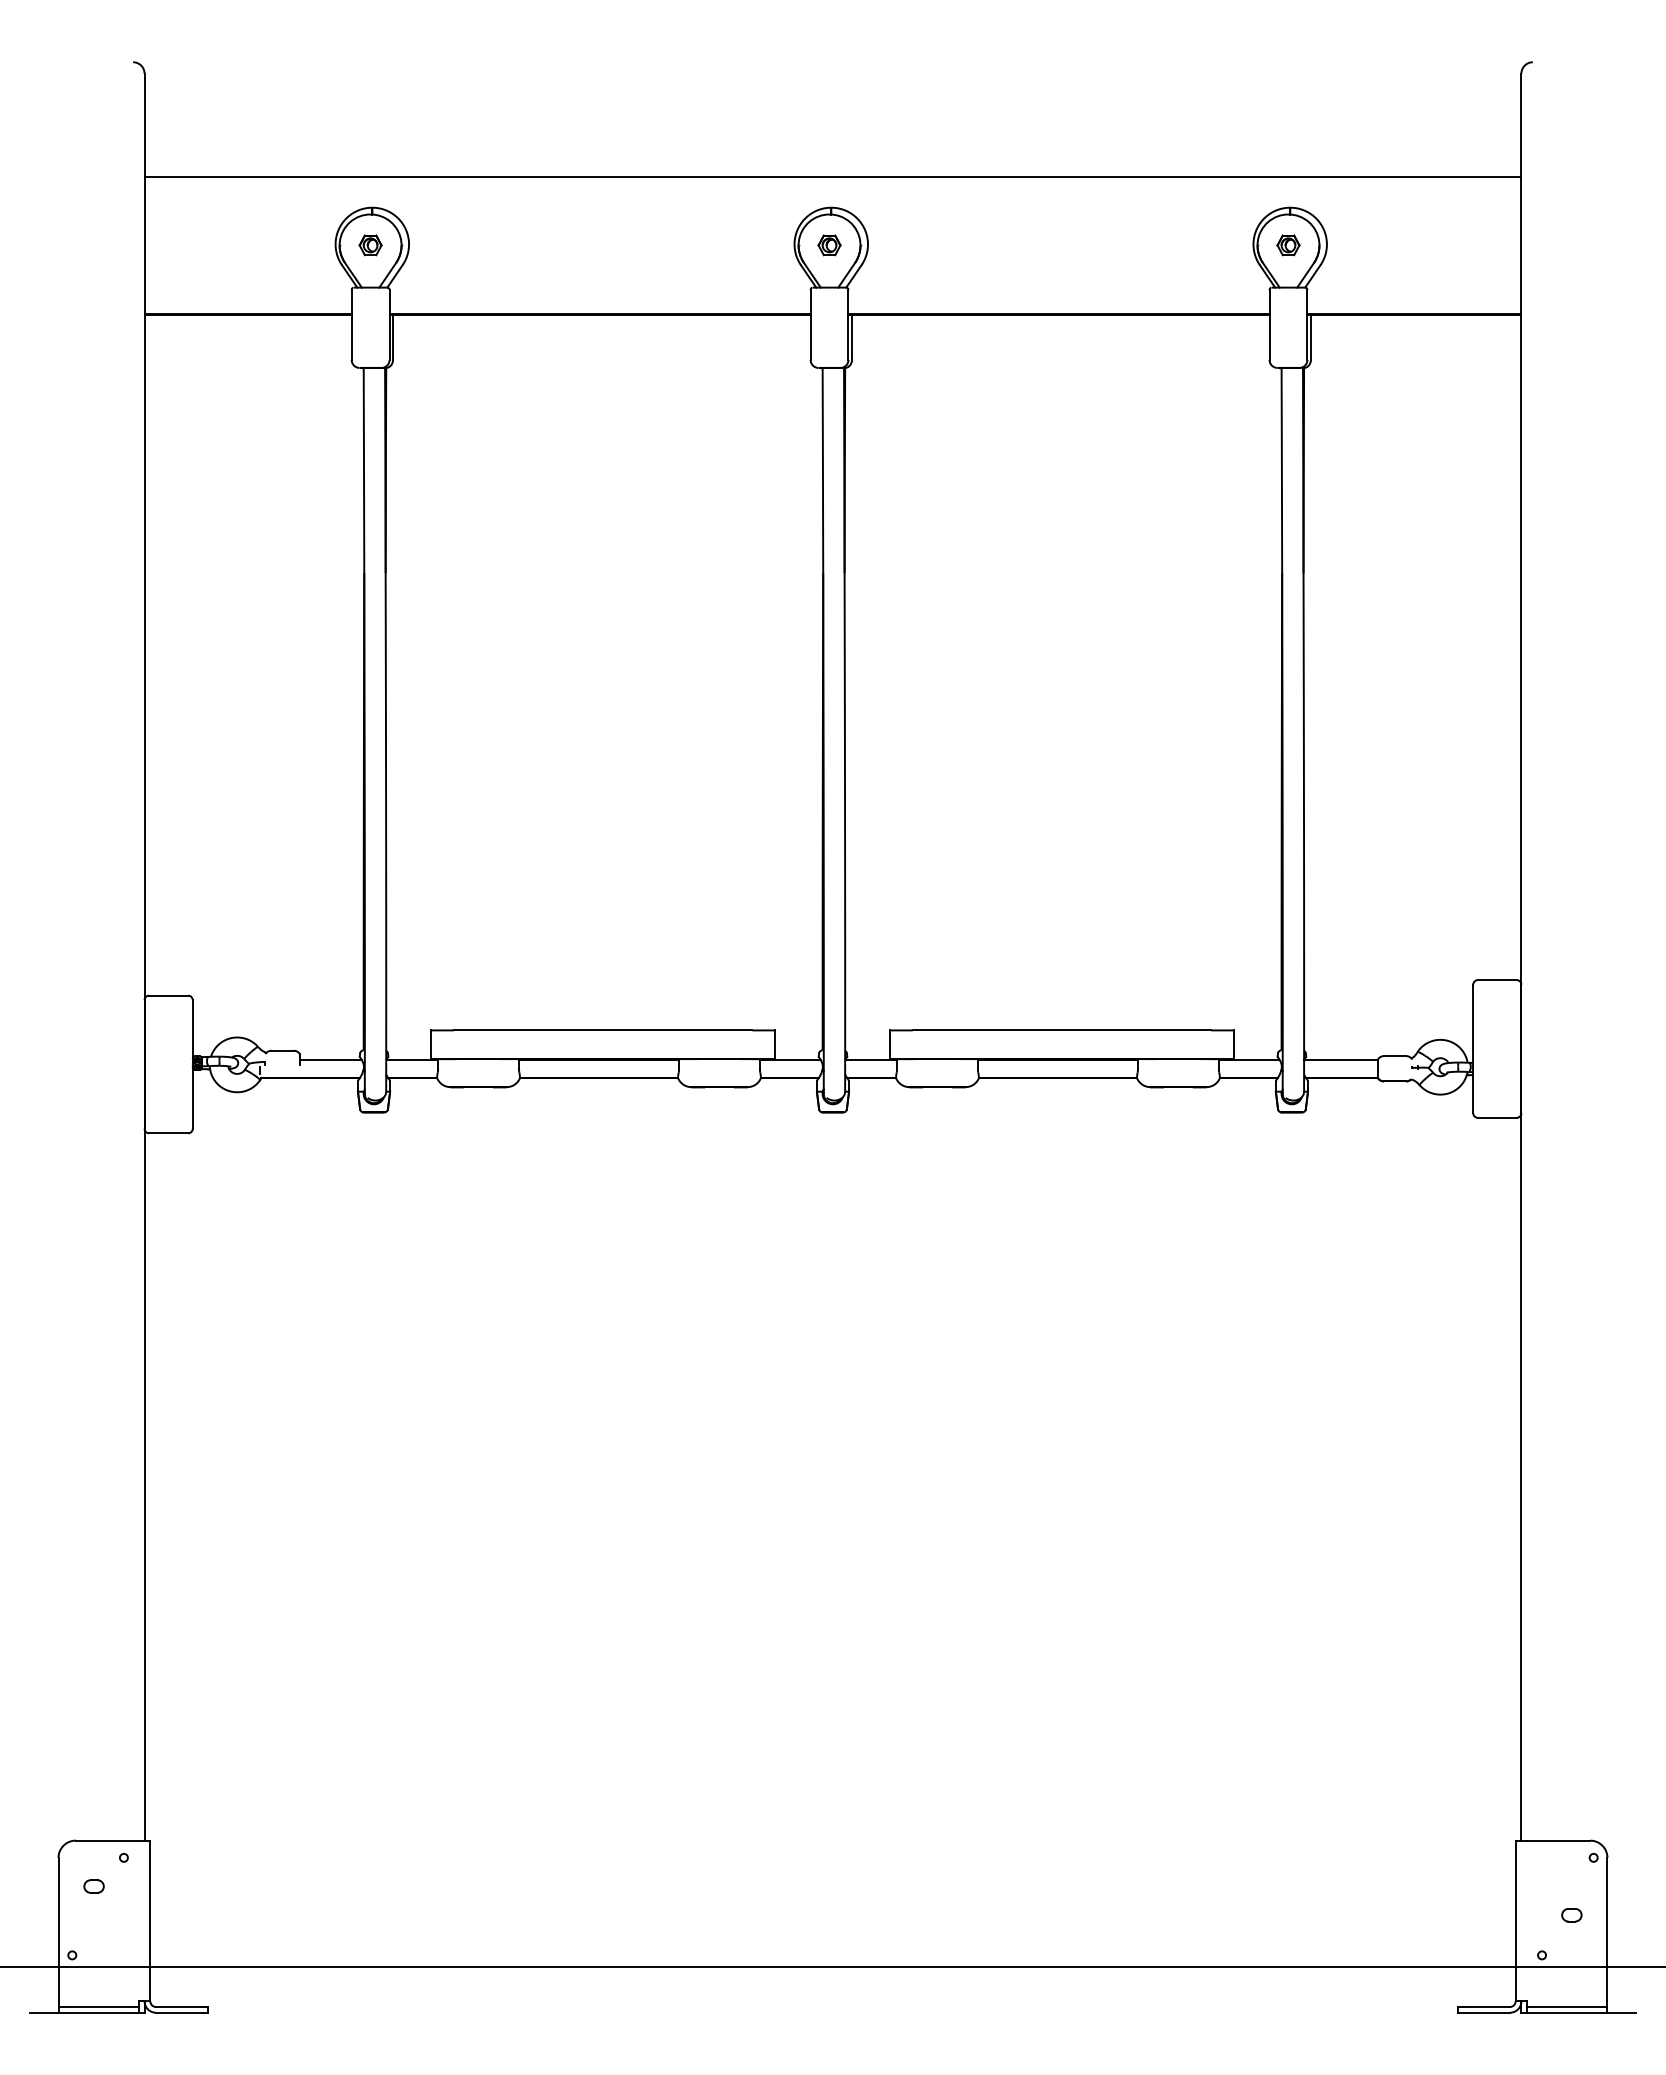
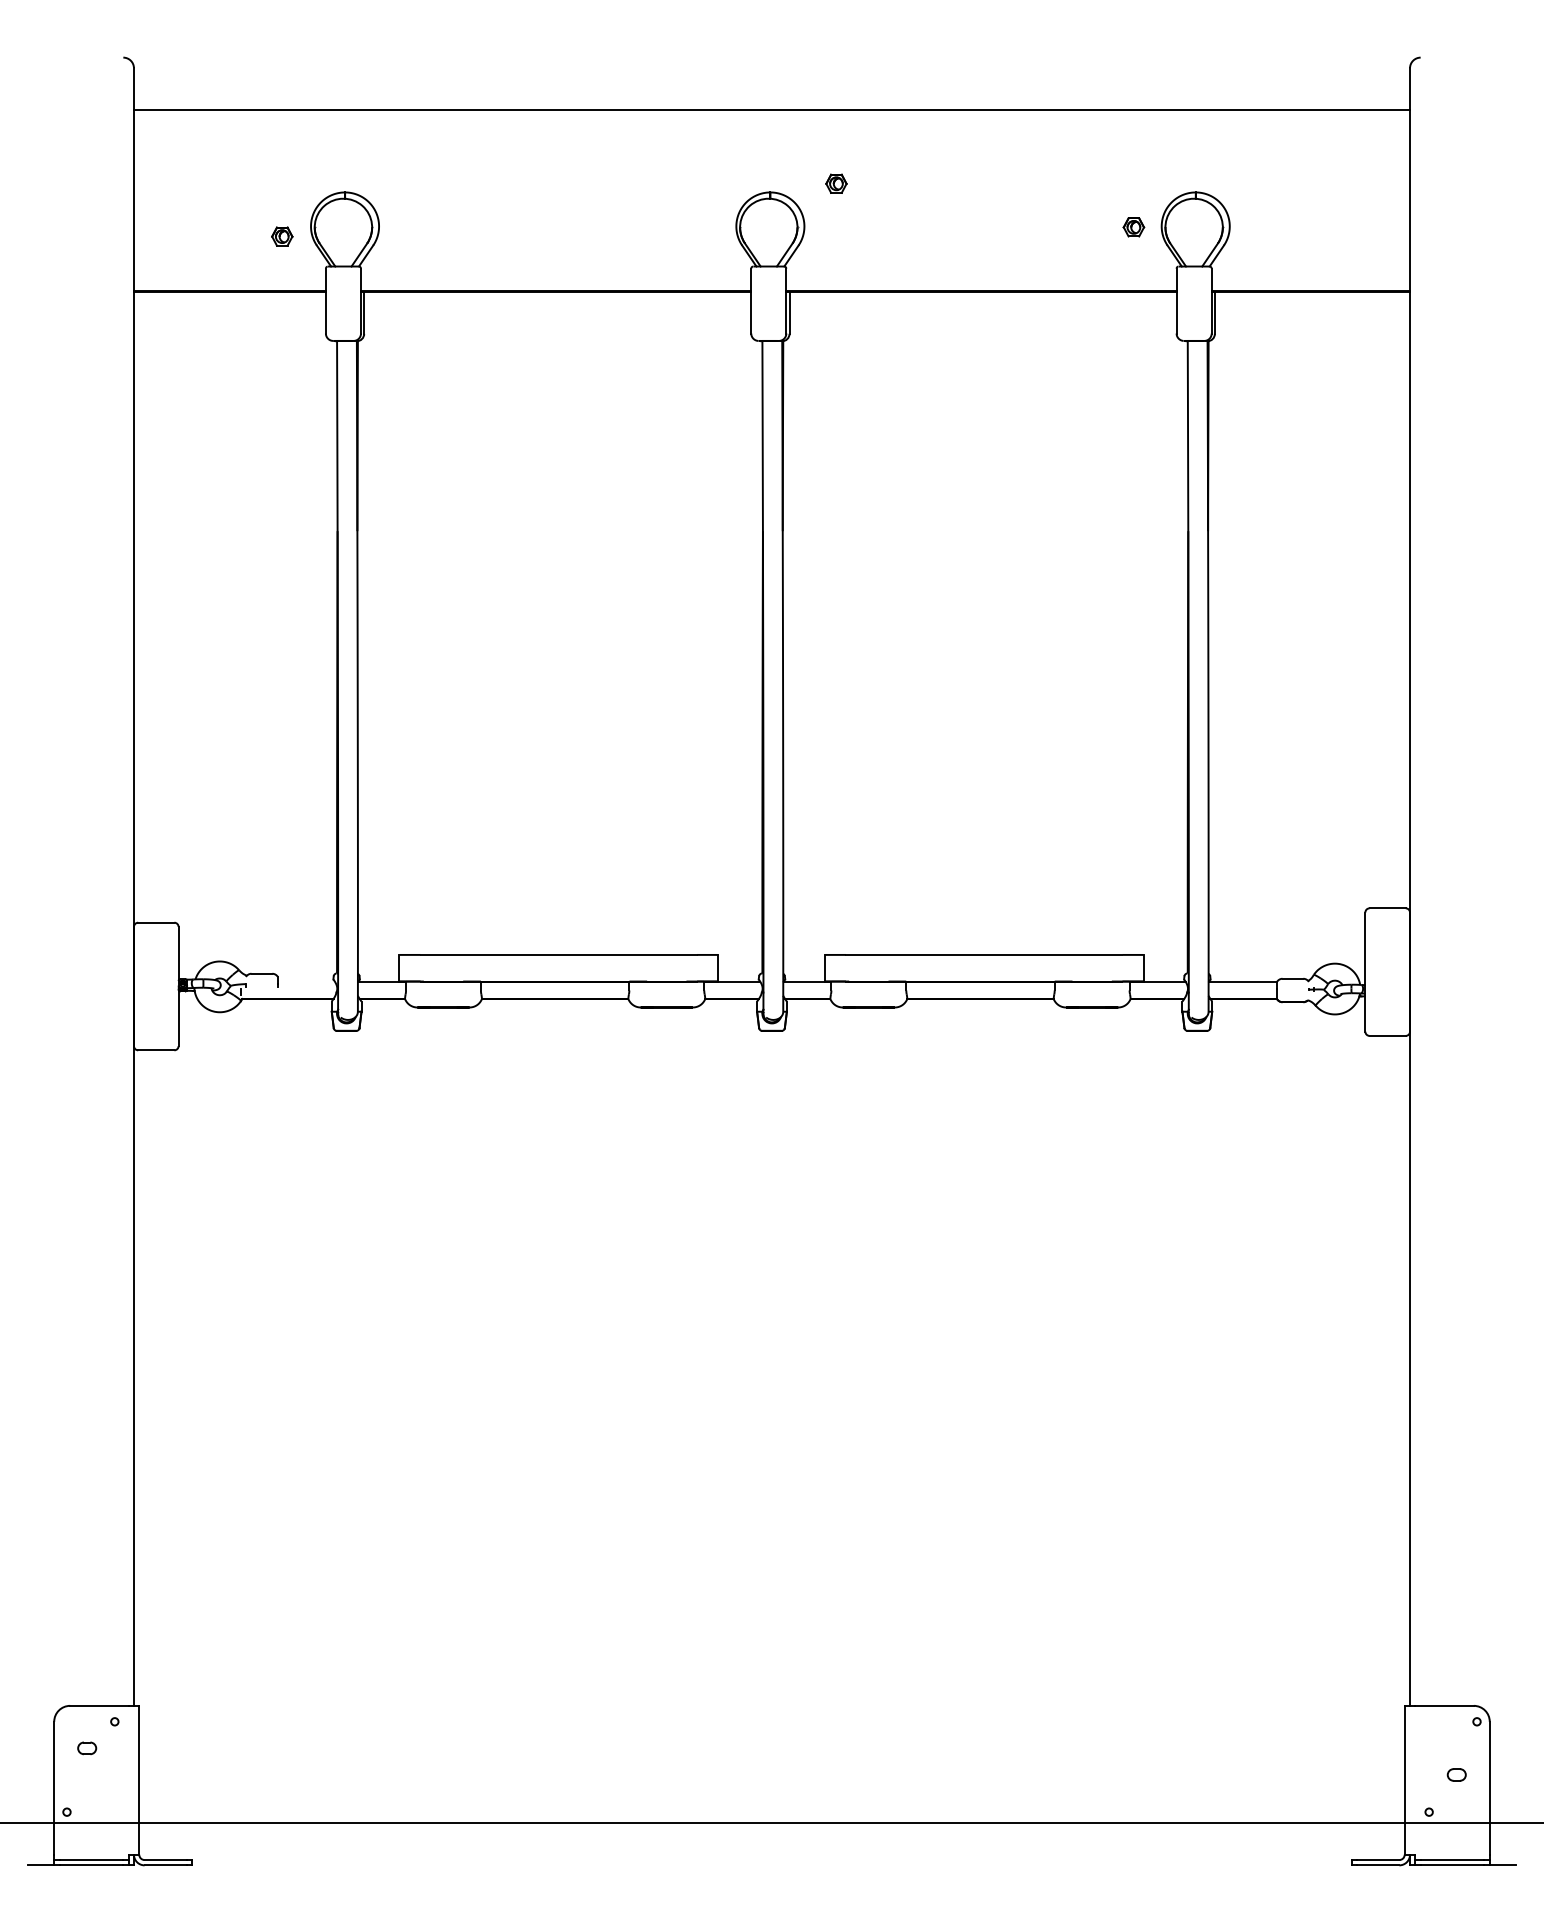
line: (832, 176) -> (771, 109), moved
part: (370, 245) -> (282, 236), moved
part: (829, 245) -> (836, 183), moved
part: (1288, 245) -> (1133, 227), moved
line: (330, 1059) -> (306, 981), removed

